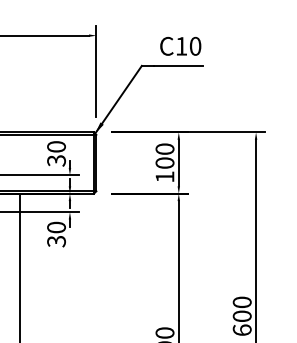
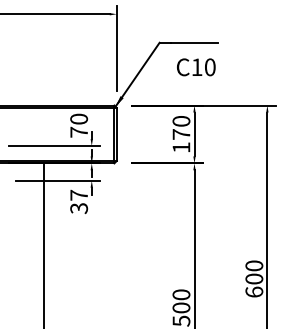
text: (180, 46) -> (196, 67), moved
text: (56, 159) -> (79, 131), 30 -> 70
text: (165, 163) -> (181, 134), 100 -> 170
text: (56, 226) -> (79, 194), 30 -> 37

